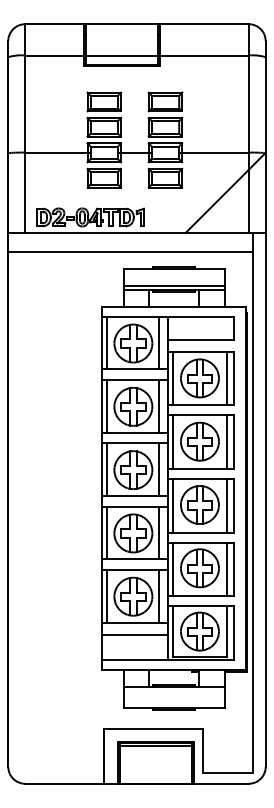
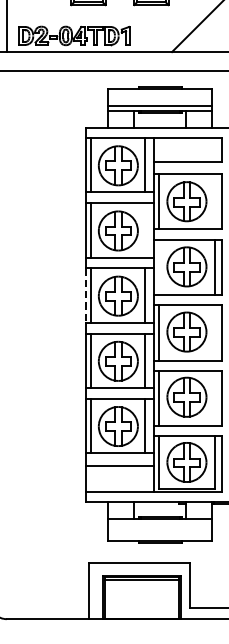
line: (226, 378) -> (214, 201), removed
line: (159, 405) -> (145, 229), removed
line: (173, 442) -> (159, 267), removed
line: (102, 470) -> (86, 296), solid -> dashed
line: (226, 505) -> (214, 332), removed
line: (226, 569) -> (214, 398), removed

